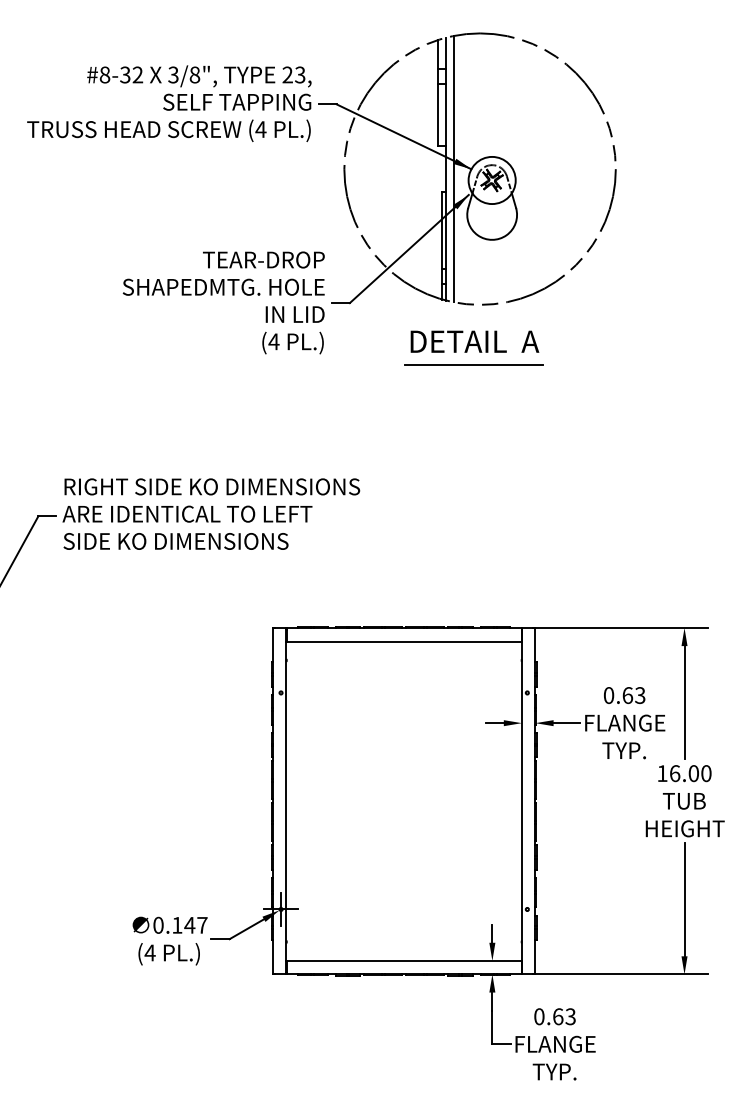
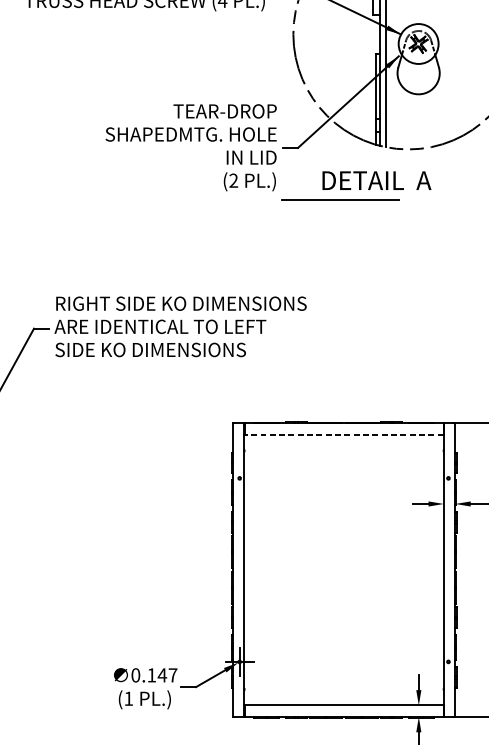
text: (273, 341) -> (233, 180), (4 -> (2
text: (474, 341) -> (376, 180), moved
line: (473, 364) -> (340, 199), moved
line: (403, 641) -> (343, 434), solid -> dashed
text: (149, 952) -> (128, 698), (4 -> (1

